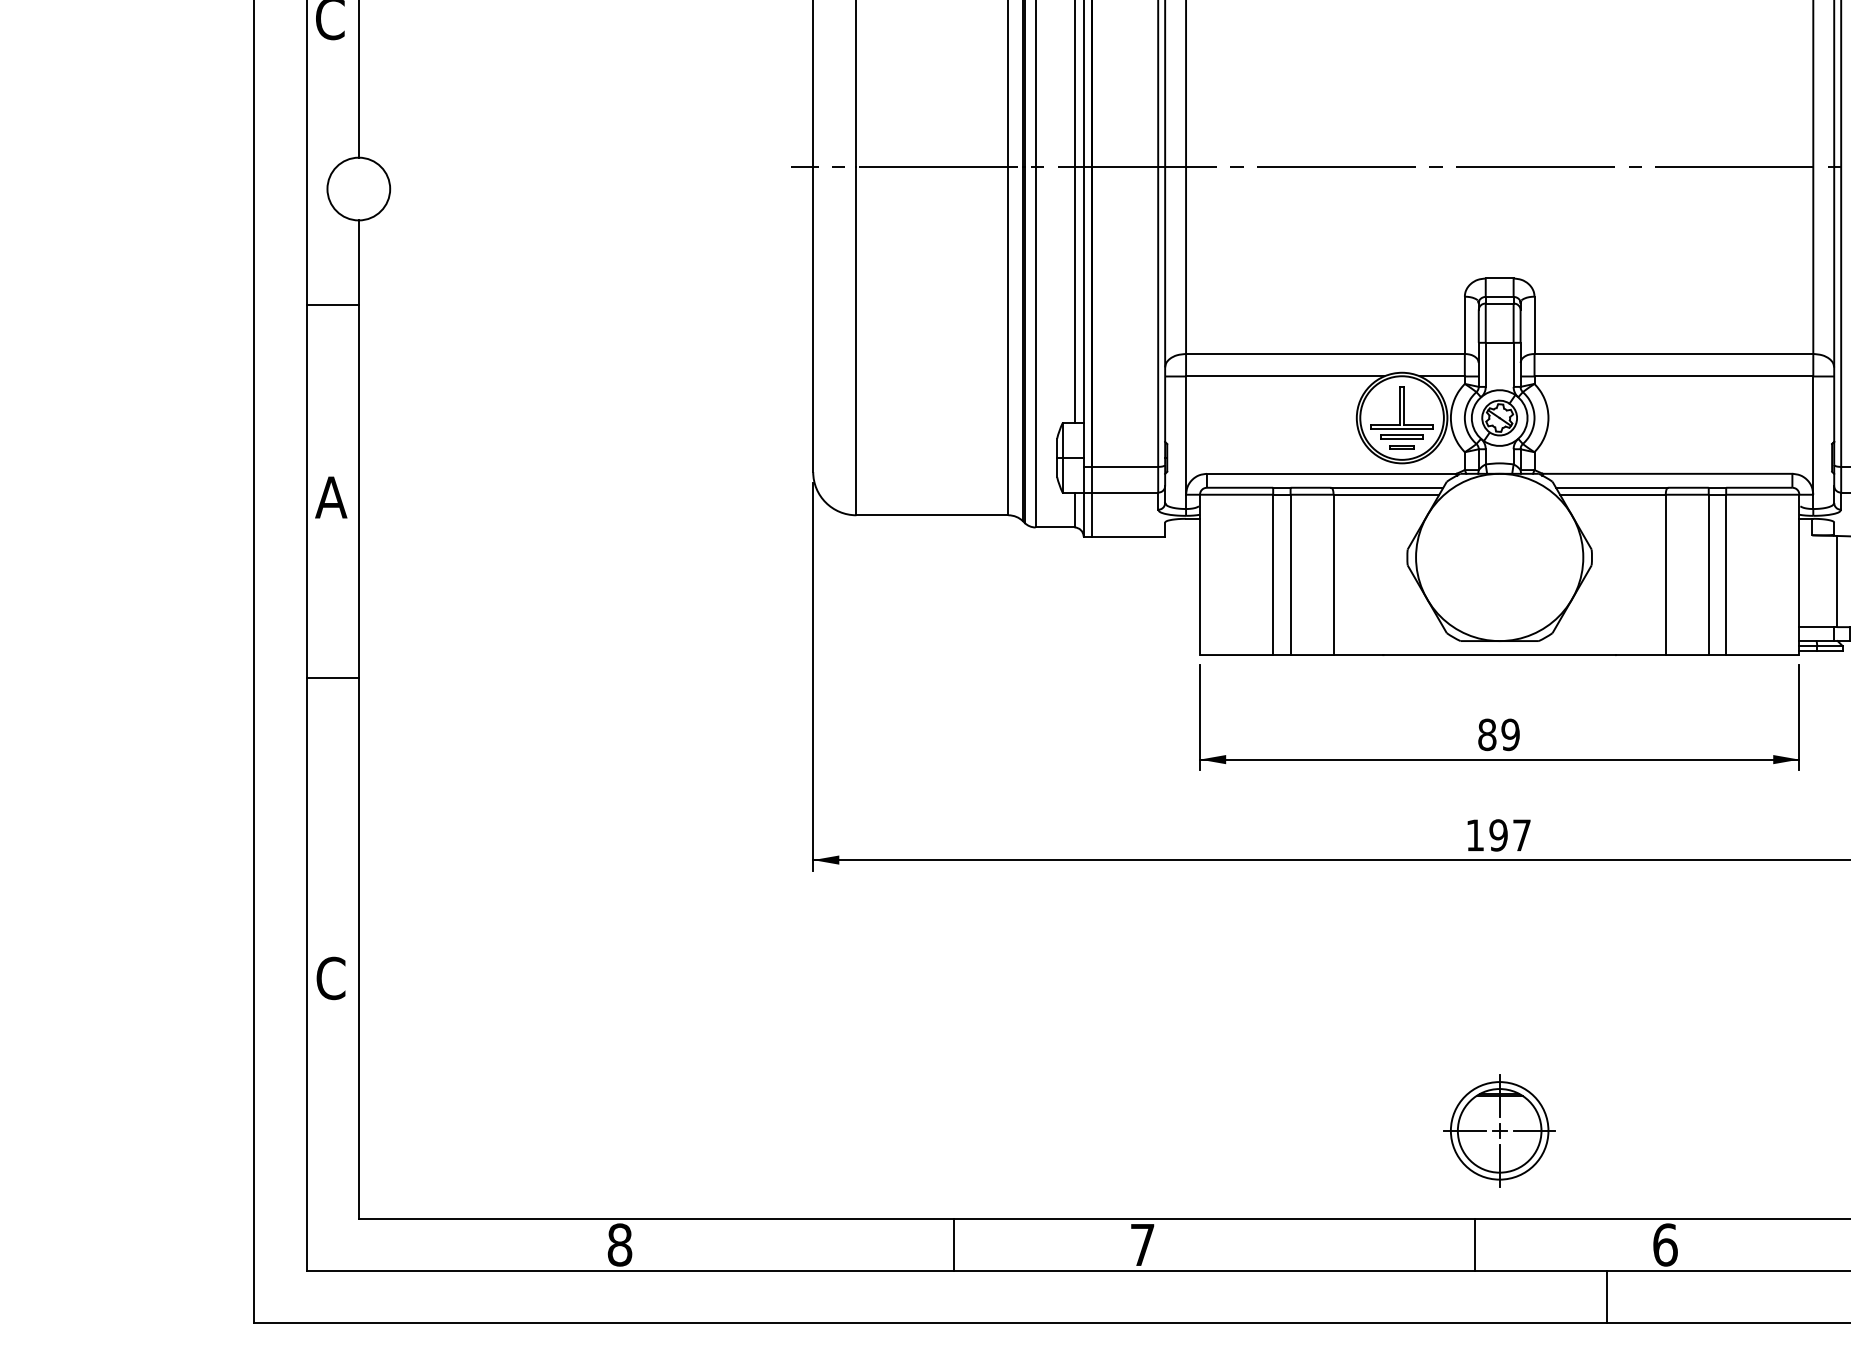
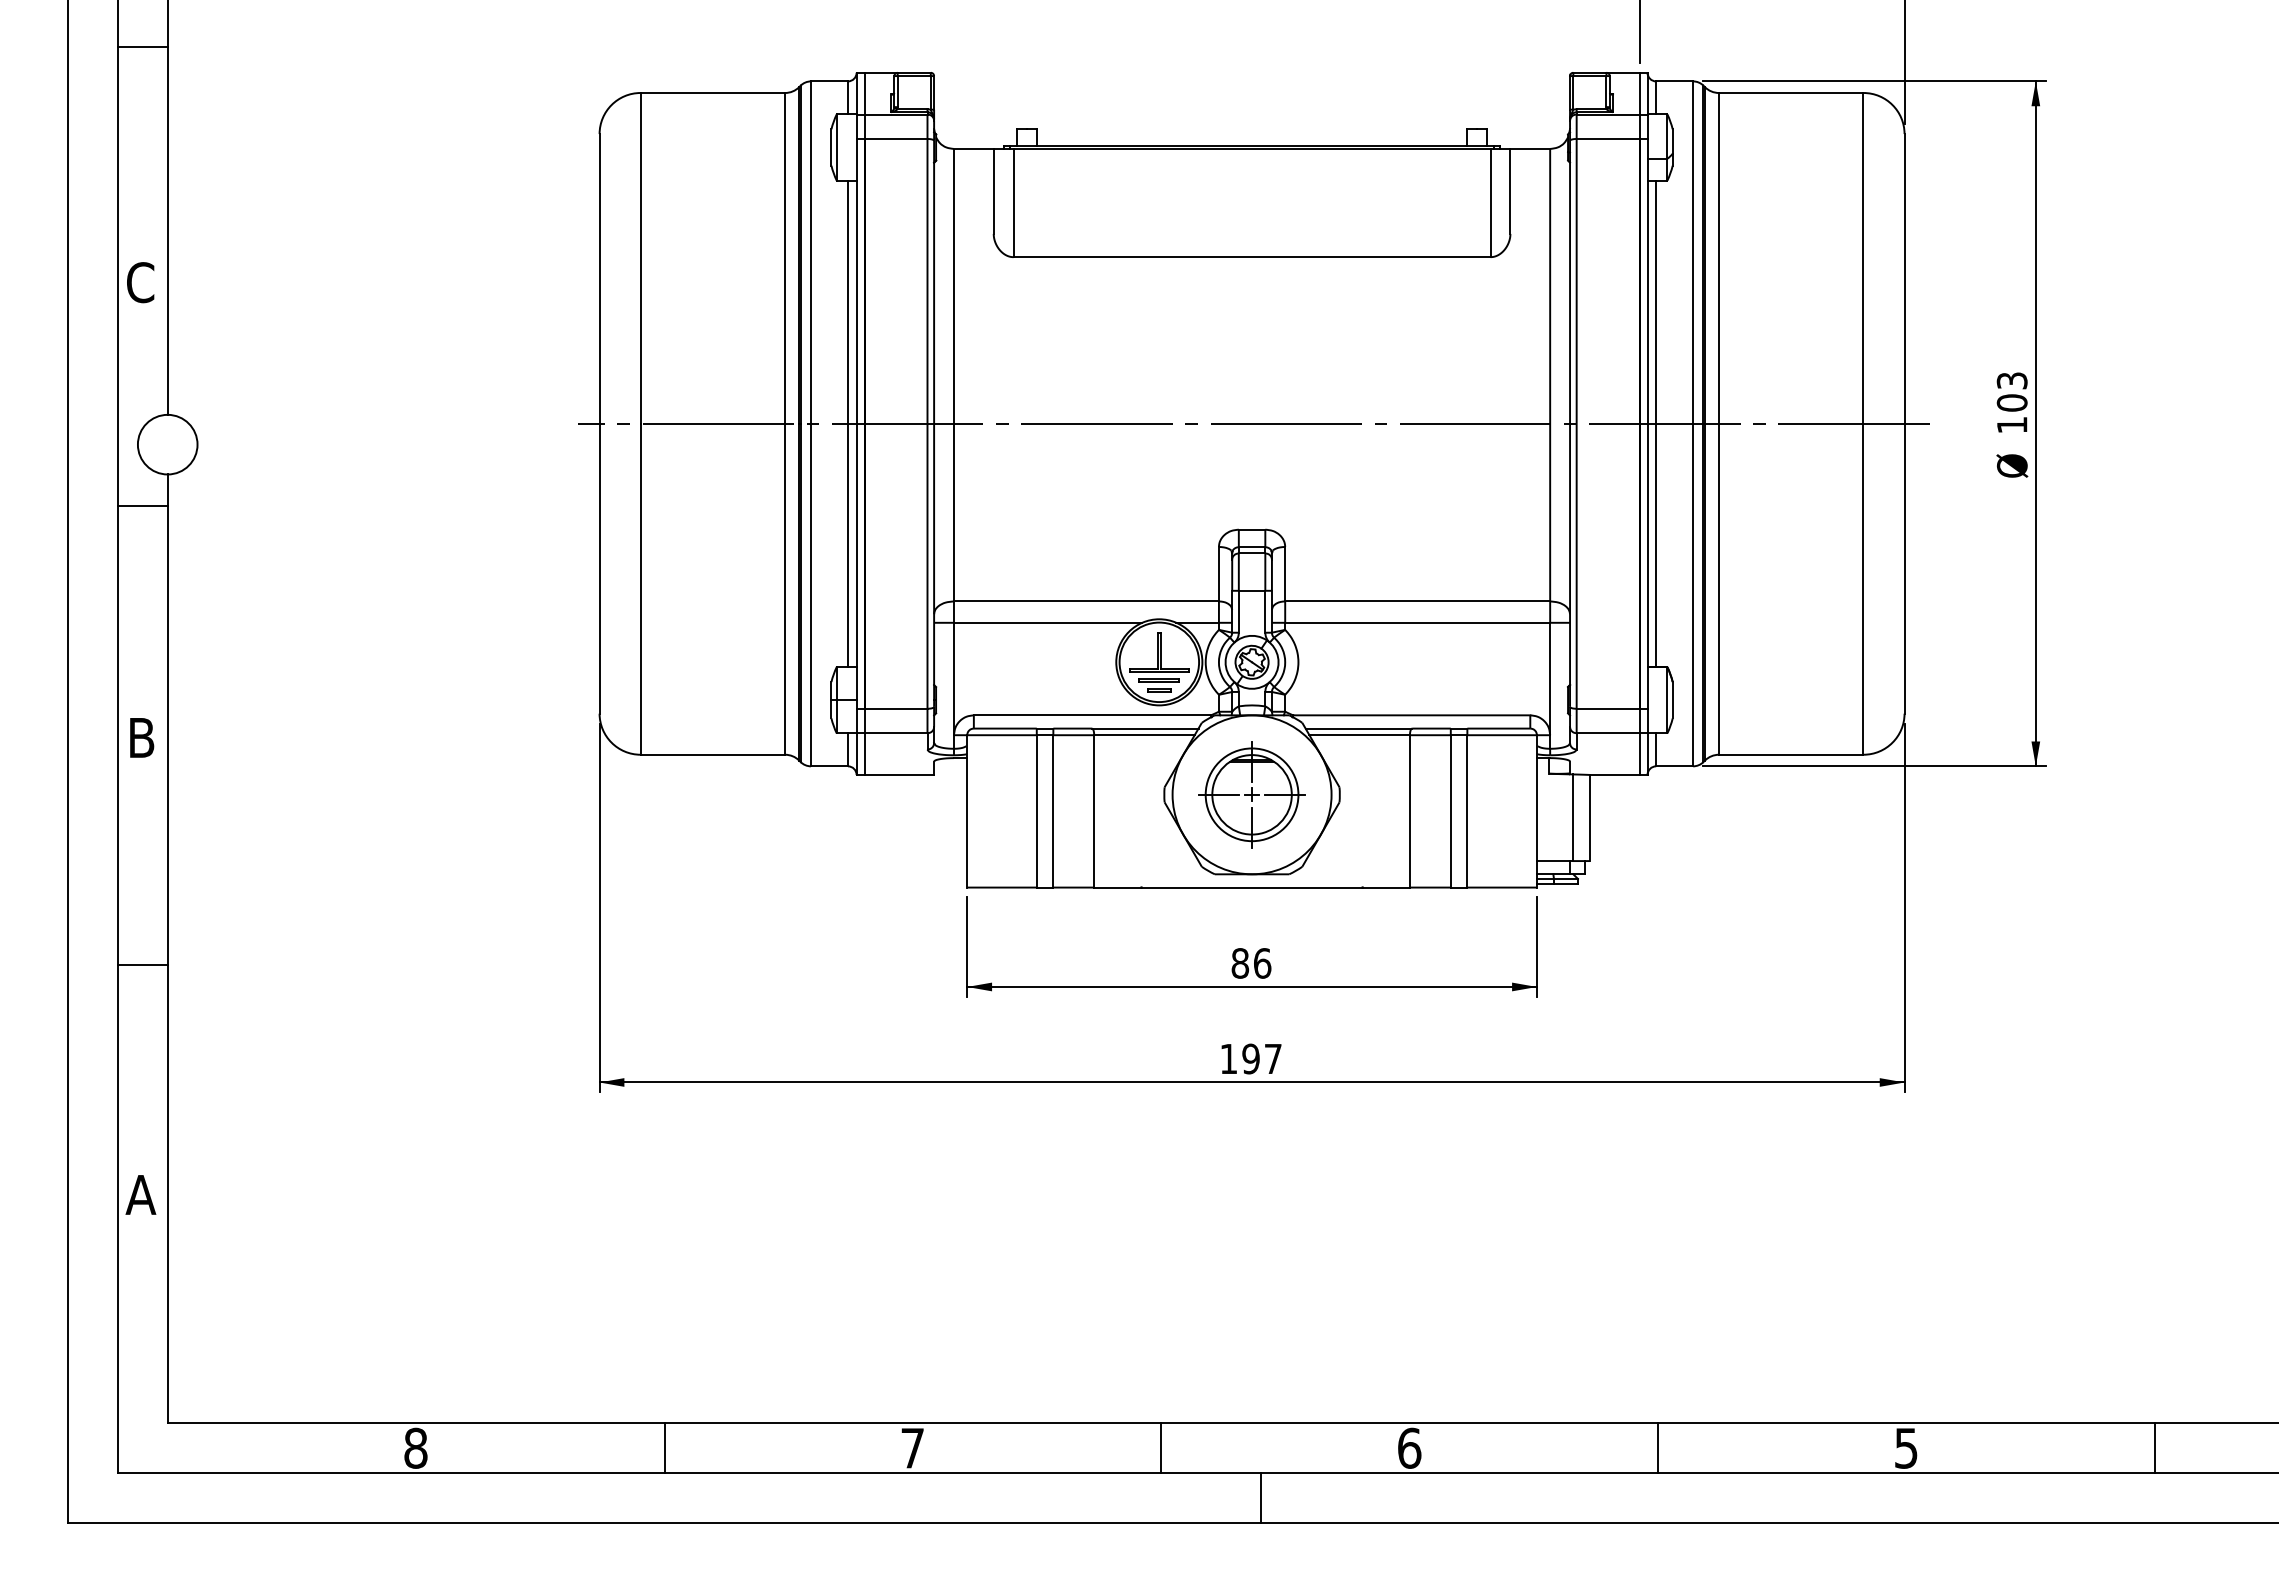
line: (332, 304) -> (142, 505), moved
text: (331, 497) -> (141, 737), A -> B
line: (332, 678) -> (142, 964), moved
text: (1510, 734) -> (1262, 963), 89 -> 86
text: (330, 977) -> (140, 1194), C -> A
part: (1499, 1130) -> (1251, 794), moved
line: (954, 1245) -> (664, 1448), moved
line: (1474, 1245) -> (1161, 1448), moved
line: (1606, 1296) -> (1260, 1497), moved

